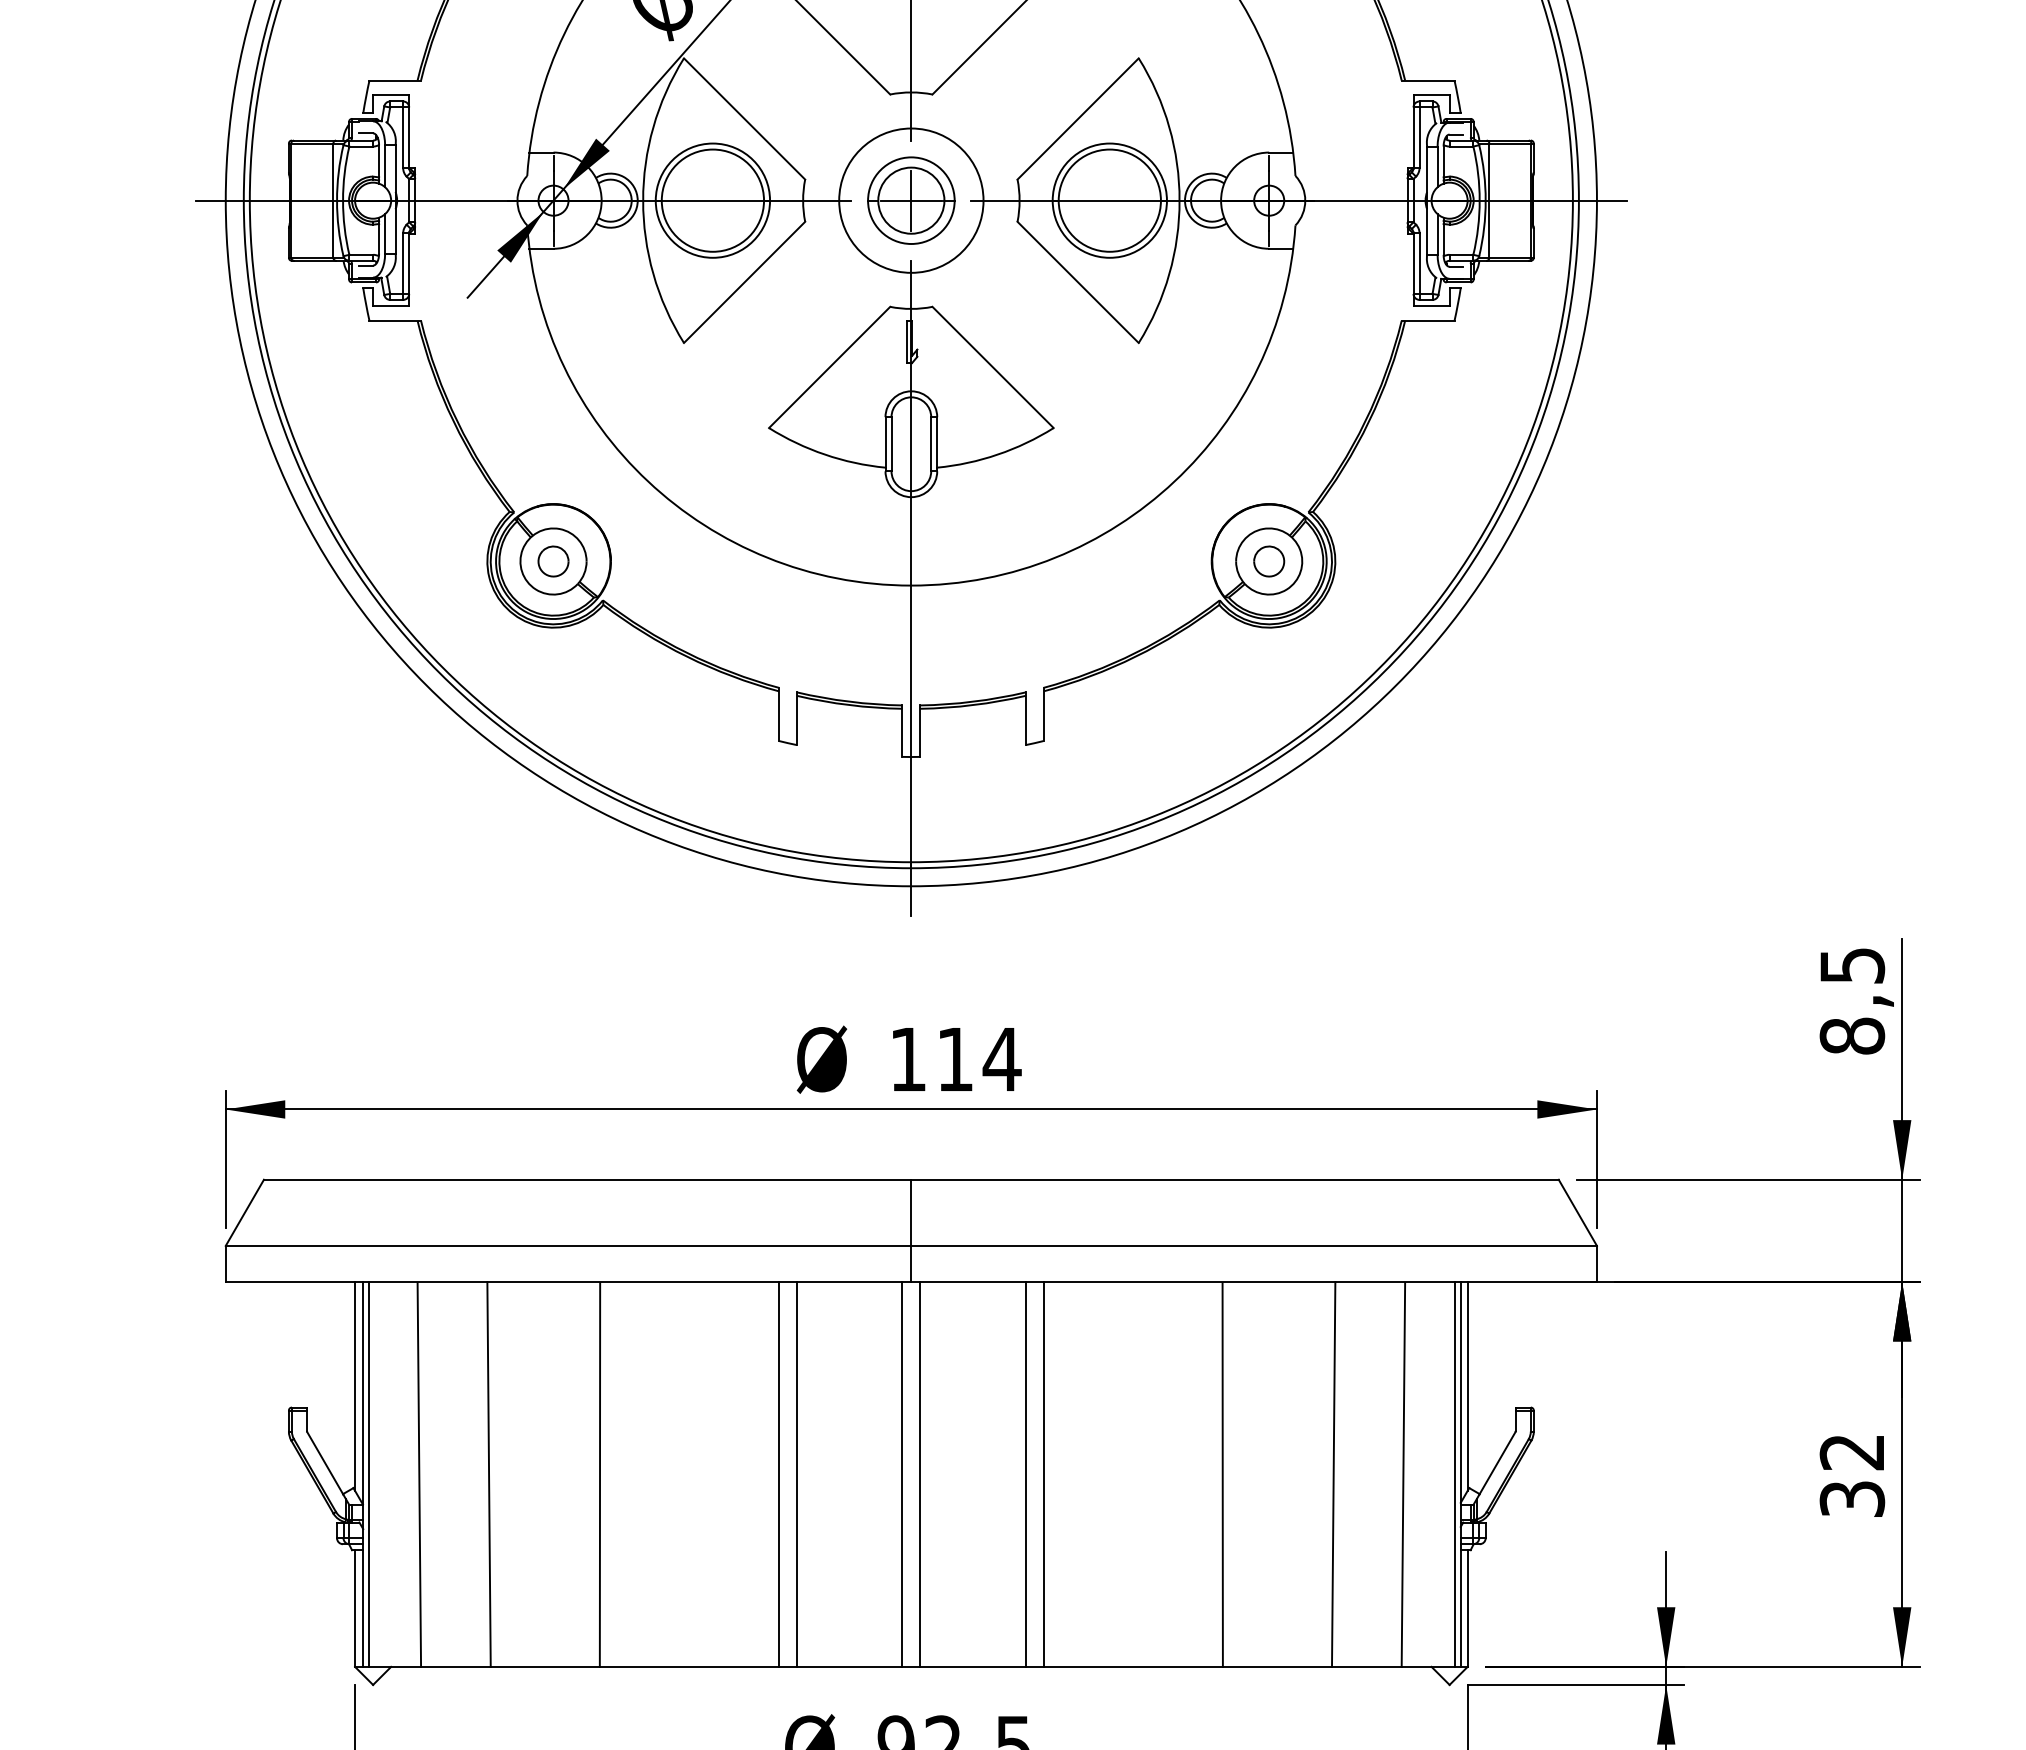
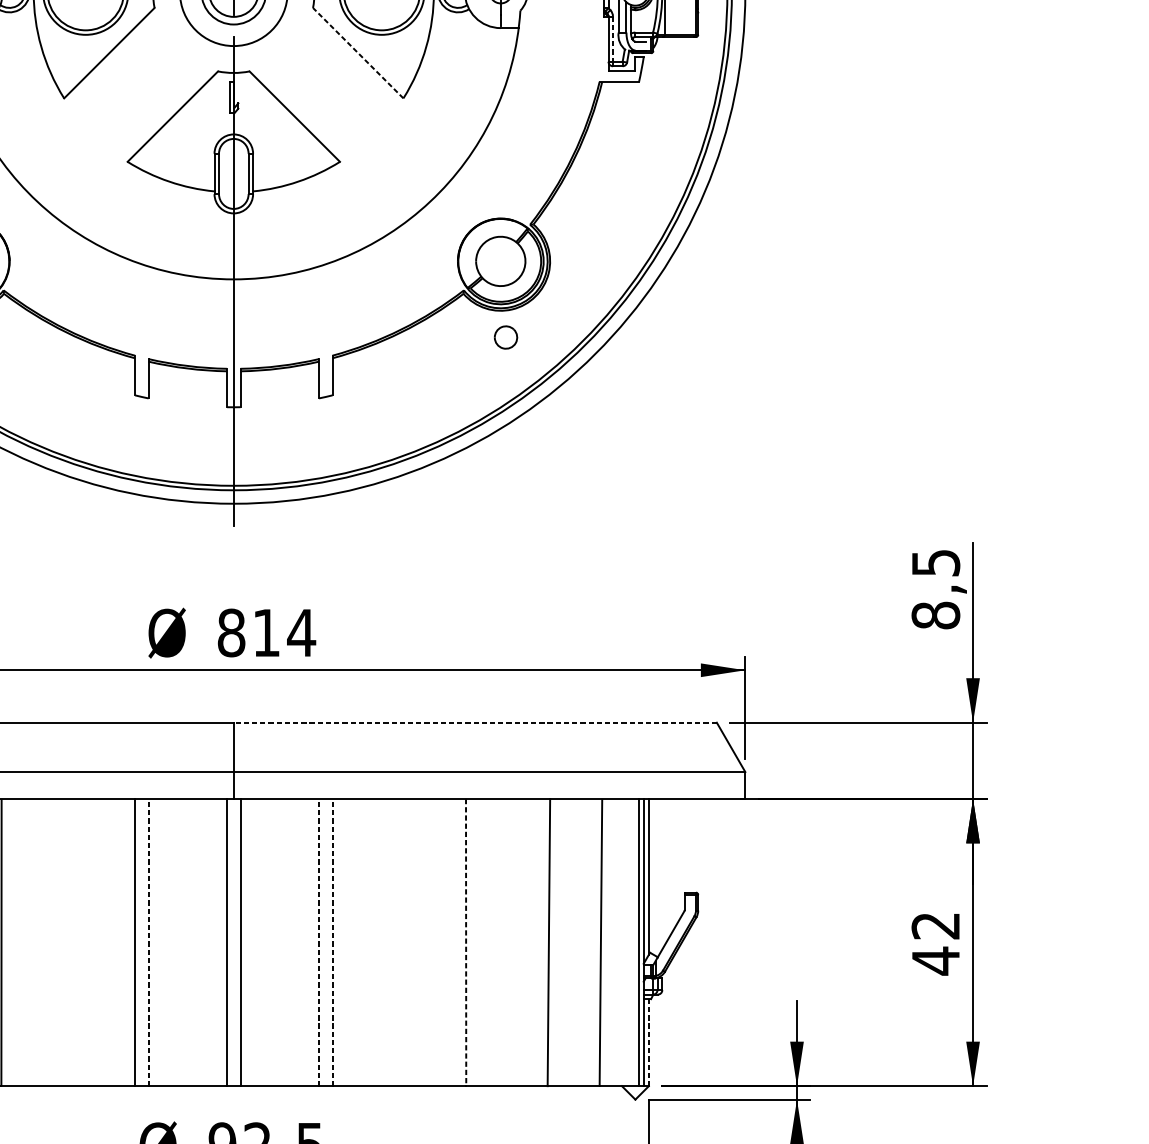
line: (1419, 264) -> (612, 39), solid -> dashed
line: (1078, 282) -> (358, 53), solid -> dashed
part: (1269, 561) -> (506, 337), moved
text: (908, 1059) -> (231, 632), 114 -> 814
line: (1235, 1179) -> (475, 722), solid -> dashed
line: (797, 1473) -> (148, 941), solid -> dashed
line: (1025, 1473) -> (318, 941), solid -> dashed
line: (1043, 1473) -> (332, 941), solid -> dashed
line: (1222, 1475) -> (465, 943), solid -> dashed
text: (1852, 1498) -> (936, 960), 32 -> 42
line: (1467, 1608) -> (648, 1042), solid -> dashed

